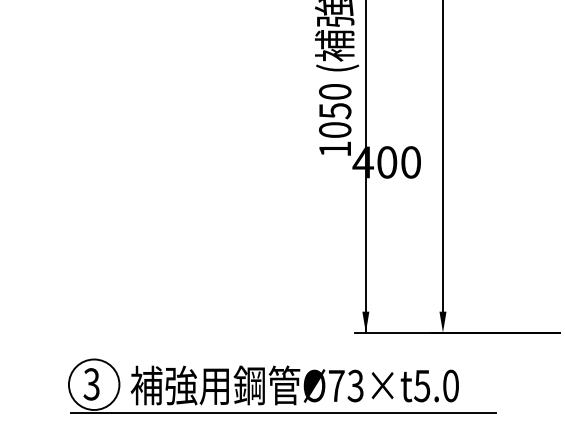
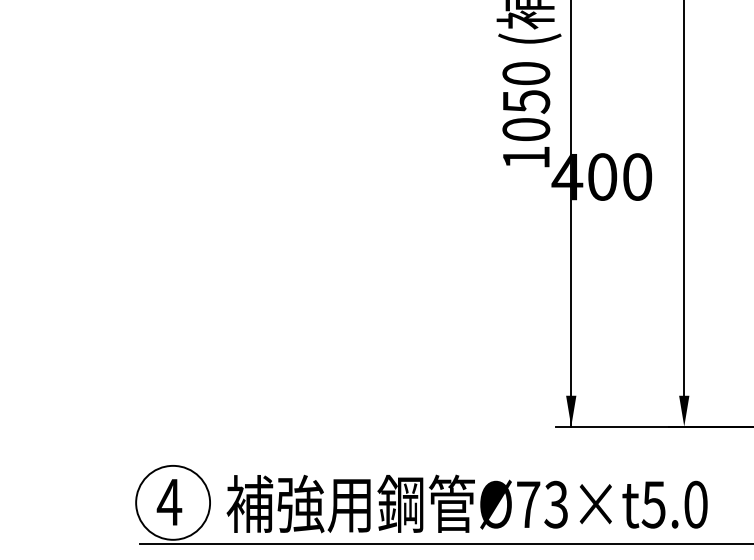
text: (91, 384) -> (169, 502), 3 -> 4

